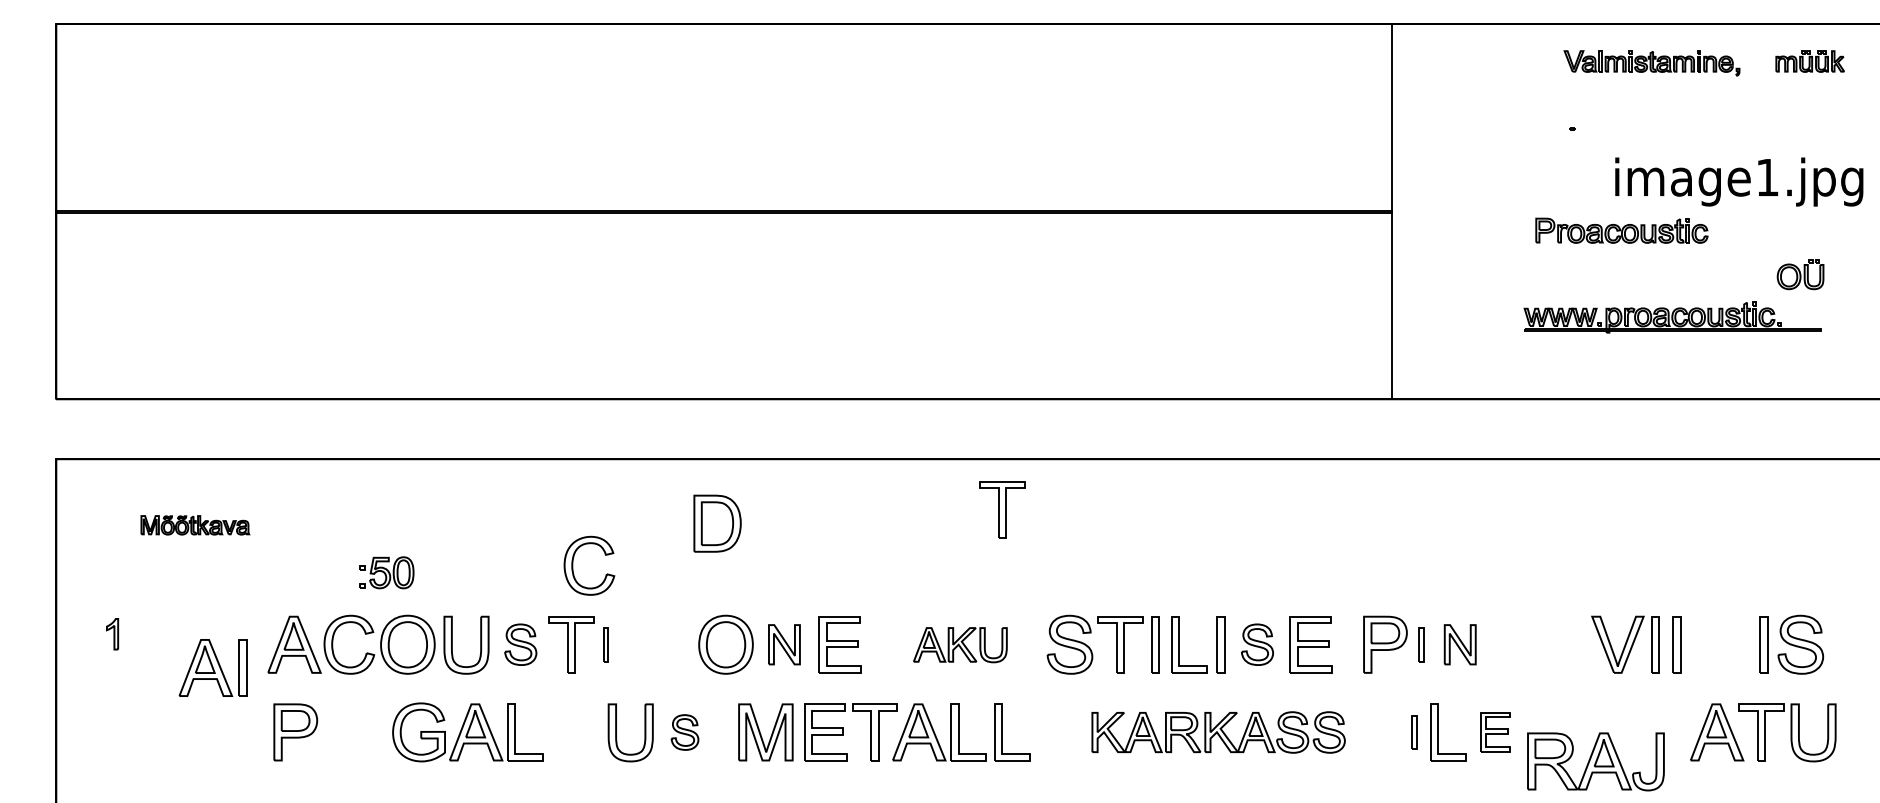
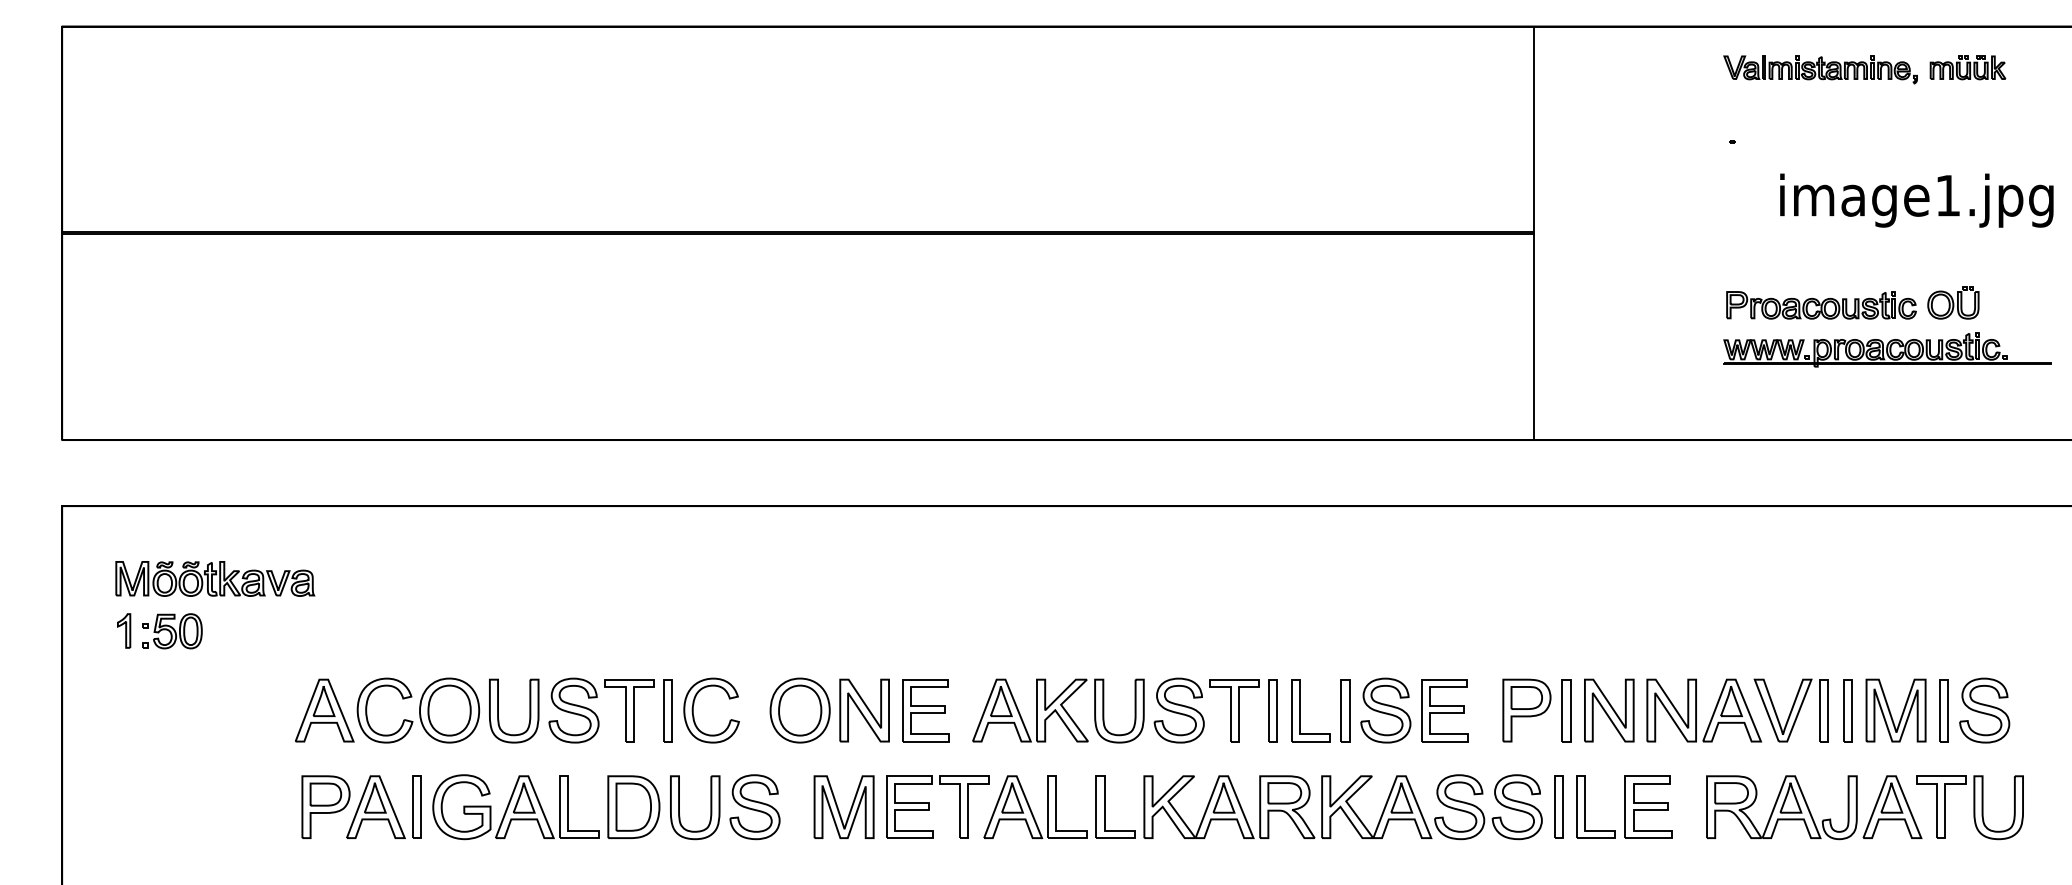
part: (1809, 61) -> (1967, 67), moved
part: (1621, 230) -> (1821, 305), moved
part: (1800, 274) -> (1953, 302), moved
part: (1672, 317) -> (1887, 349), moved
part: (1002, 509) -> (1104, 561), removed
part: (717, 523) -> (633, 806), moved
part: (195, 524) -> (215, 578), size x1.67
part: (572, 565) -> (693, 710), moved
part: (386, 572) -> (172, 631), moved
part: (112, 633) -> (124, 630), moved
part: (520, 644) -> (573, 710), size x1.43
part: (605, 644) -> (667, 710), size x1.67
part: (784, 644) -> (864, 710), size x1.43
part: (960, 644) -> (1058, 710), size x1.67
part: (1257, 644) -> (1385, 710), size x1.43
part: (1421, 644) -> (1566, 710), size x1.67
part: (1460, 644) -> (1609, 710), size x1.43
part: (1539, 644) -> (1696, 710), added
part: (1719, 644) -> (1895, 710), added
part: (212, 667) -> (383, 806), moved
part: (1414, 731) -> (1558, 806), size x1.67
part: (1495, 731) -> (1648, 806), size x1.43
part: (684, 732) -> (754, 807), size x1.67
part: (1218, 732) -> (1342, 807), size x1.43
part: (1595, 761) -> (1781, 807), moved

